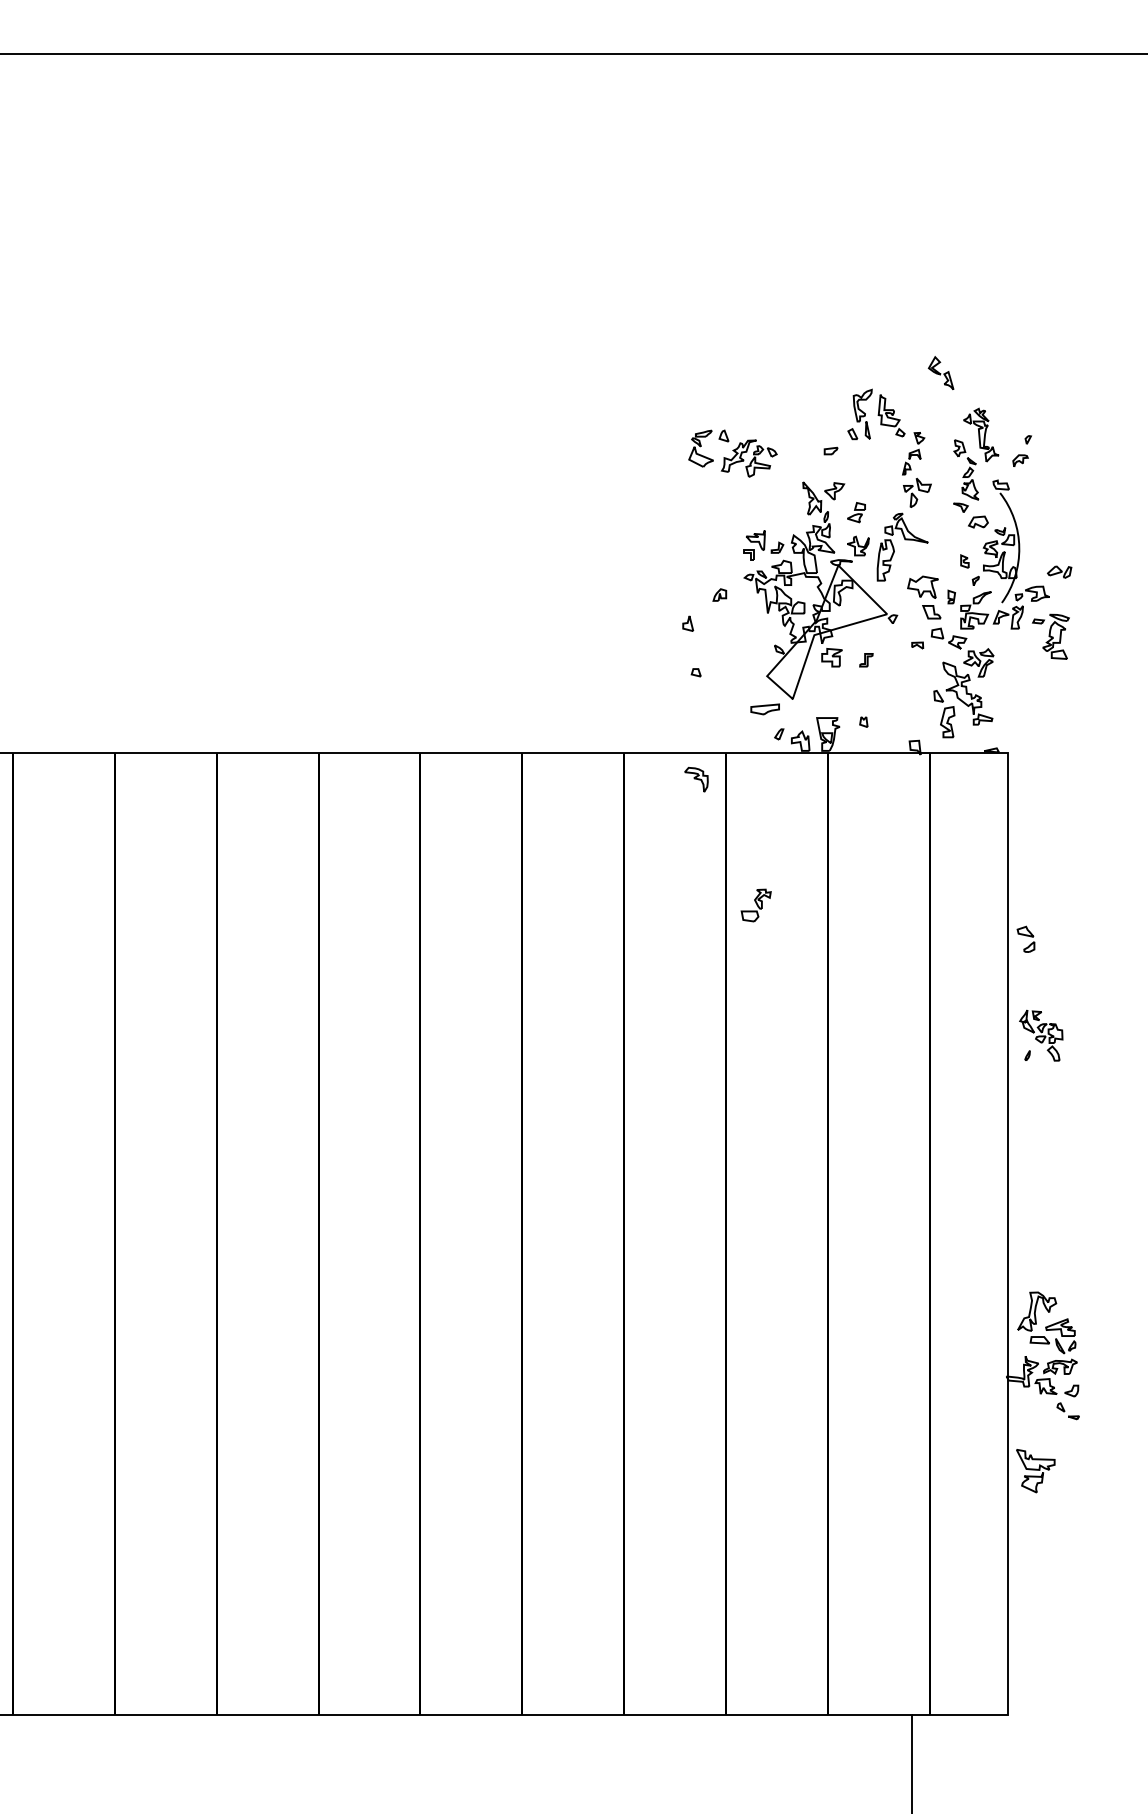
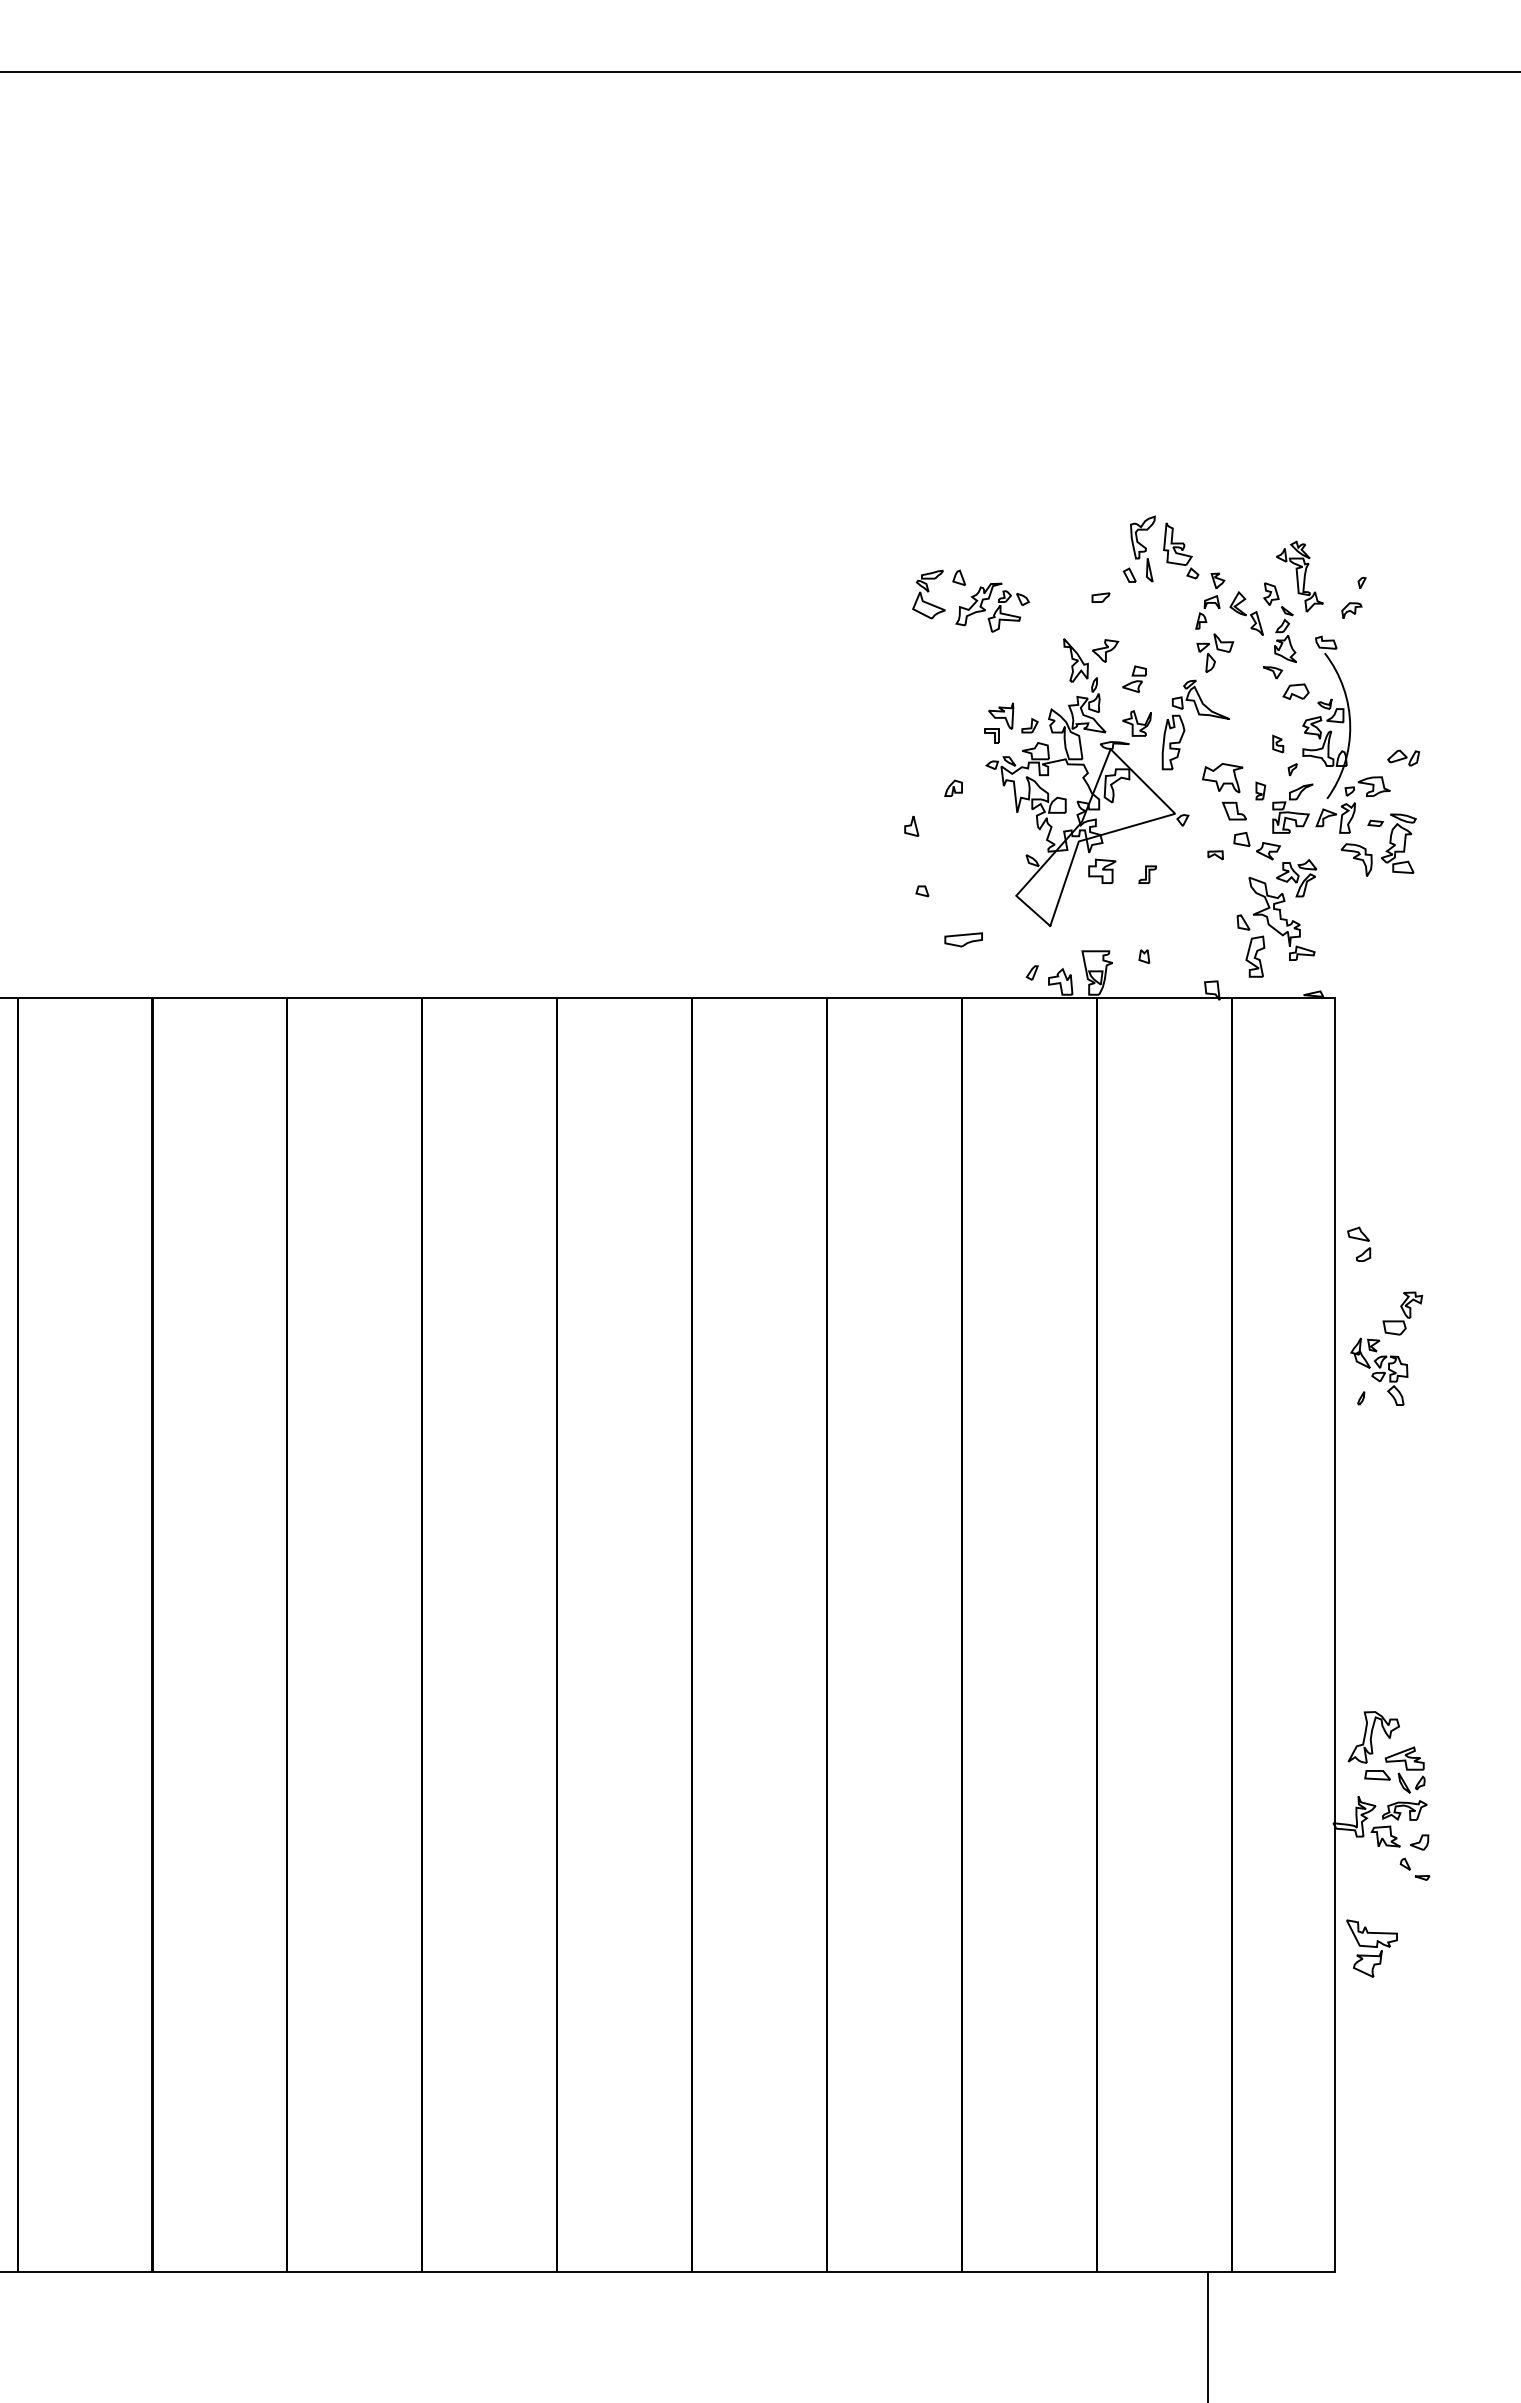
part: (940, 373) -> (1246, 613), moved
part: (765, 709) -> (963, 939), moved
part: (696, 779) -> (1356, 859), moved
part: (755, 905) -> (1402, 1313), moved

